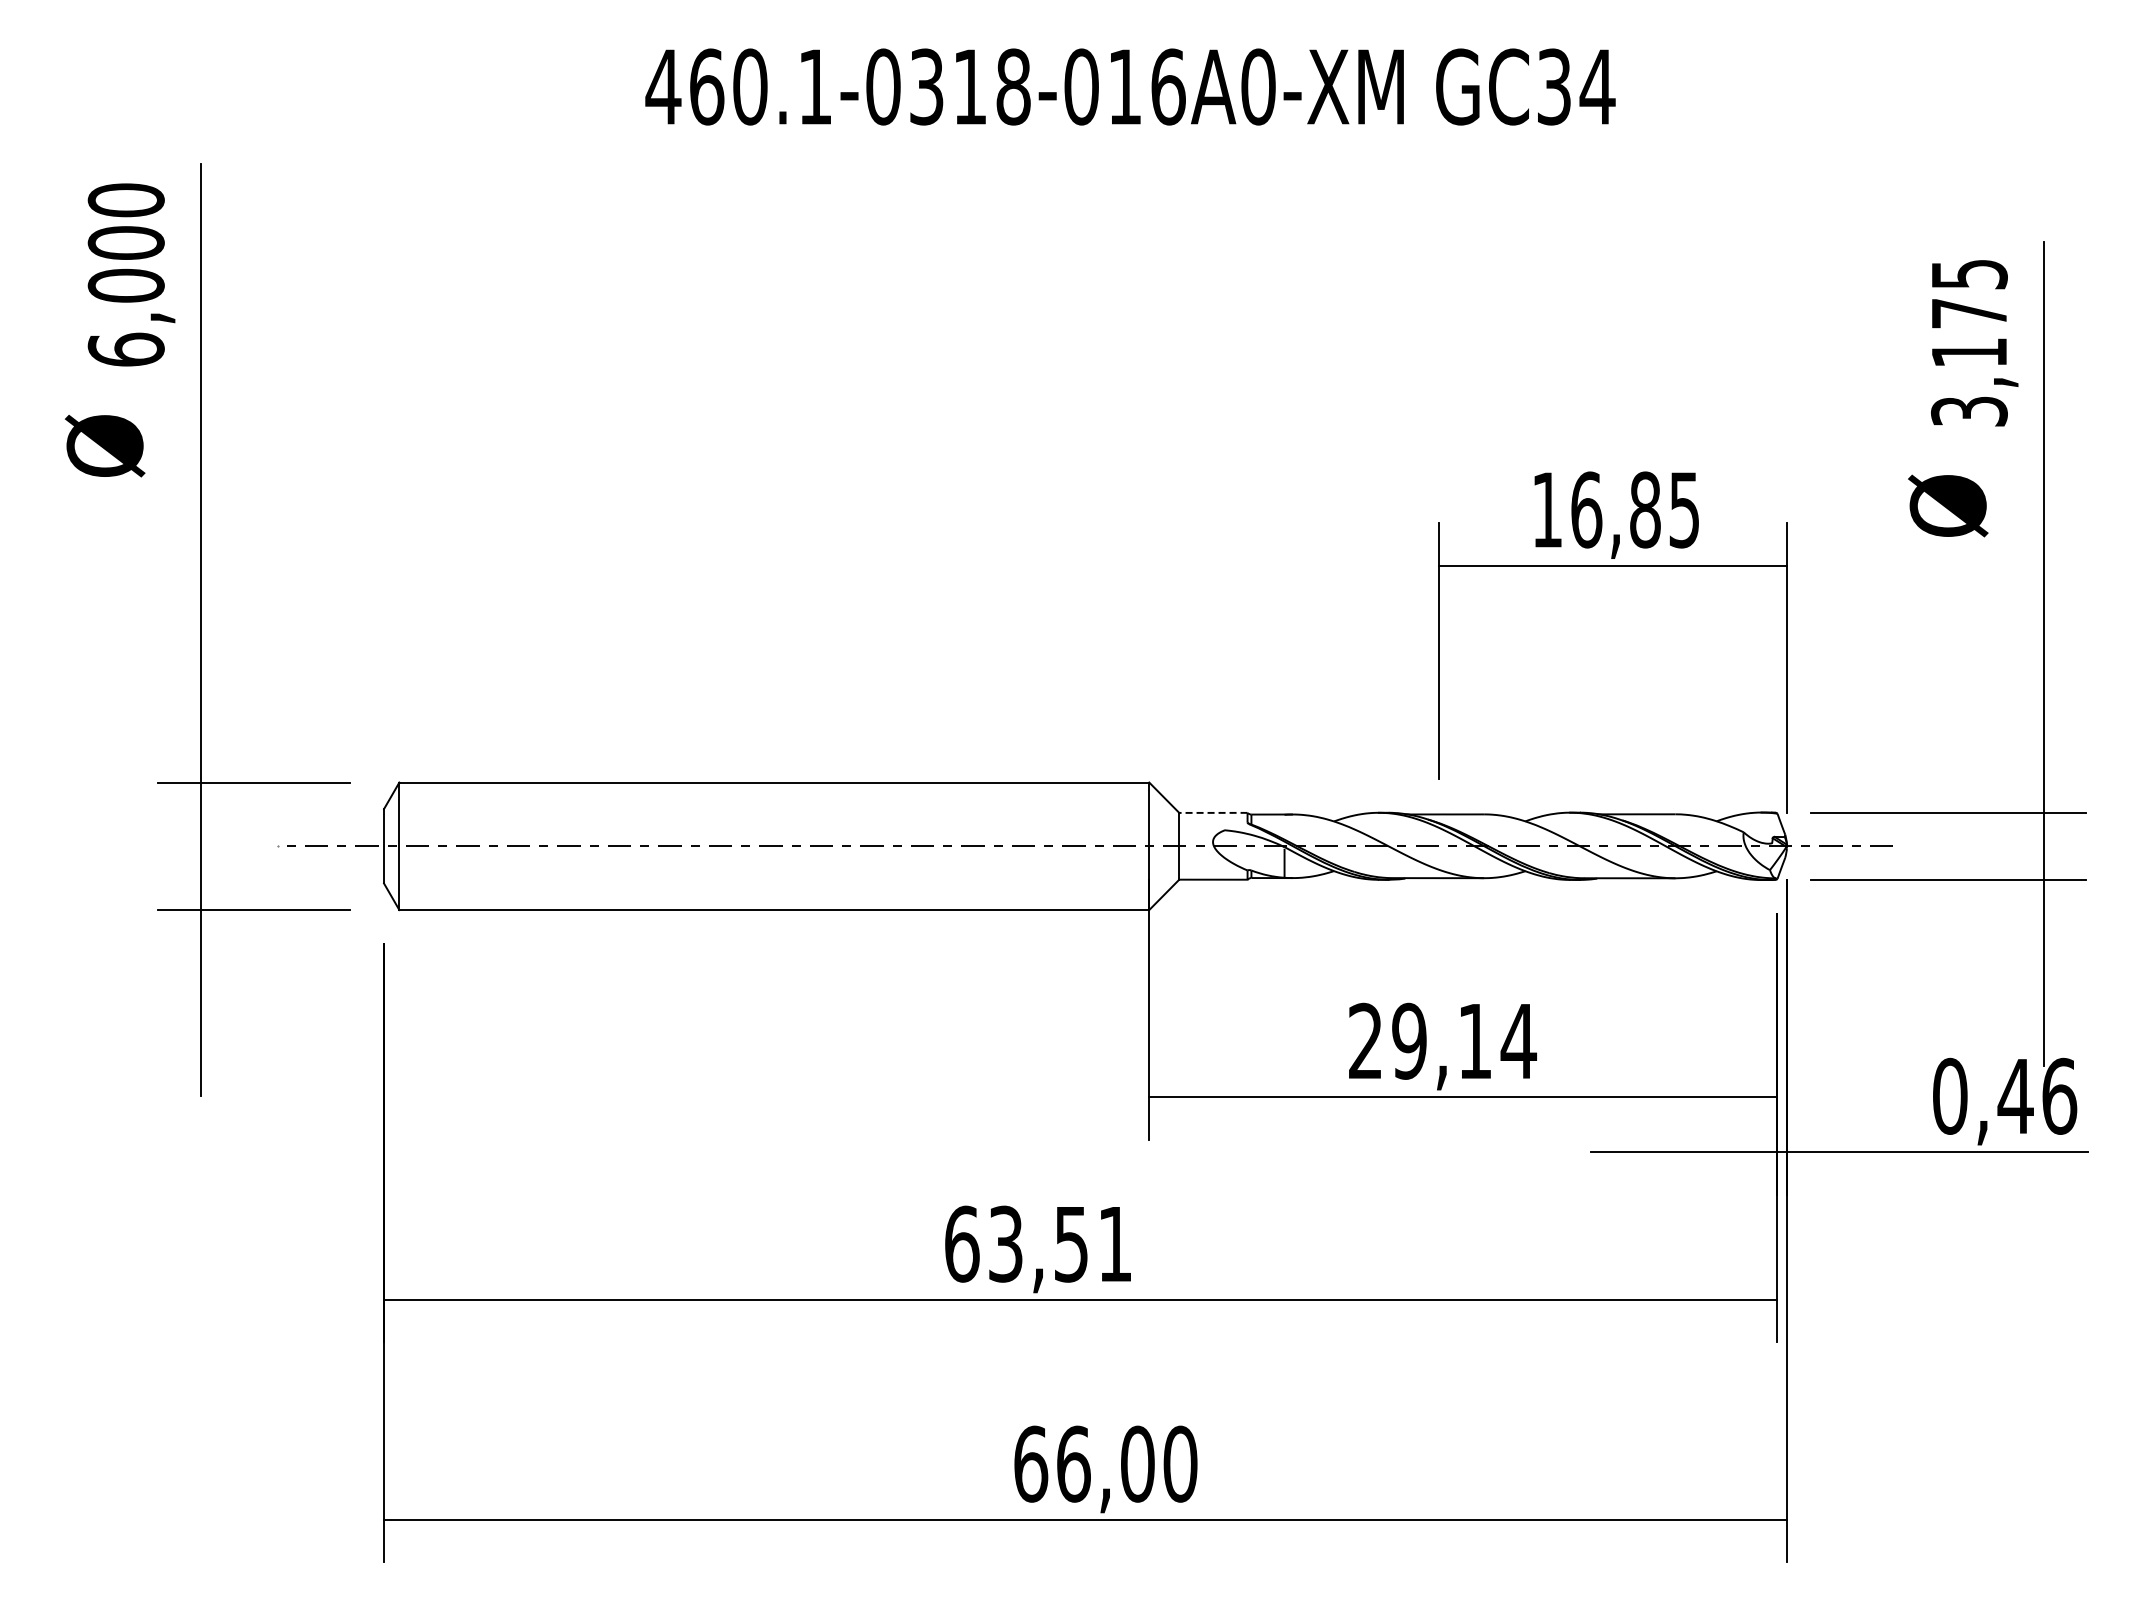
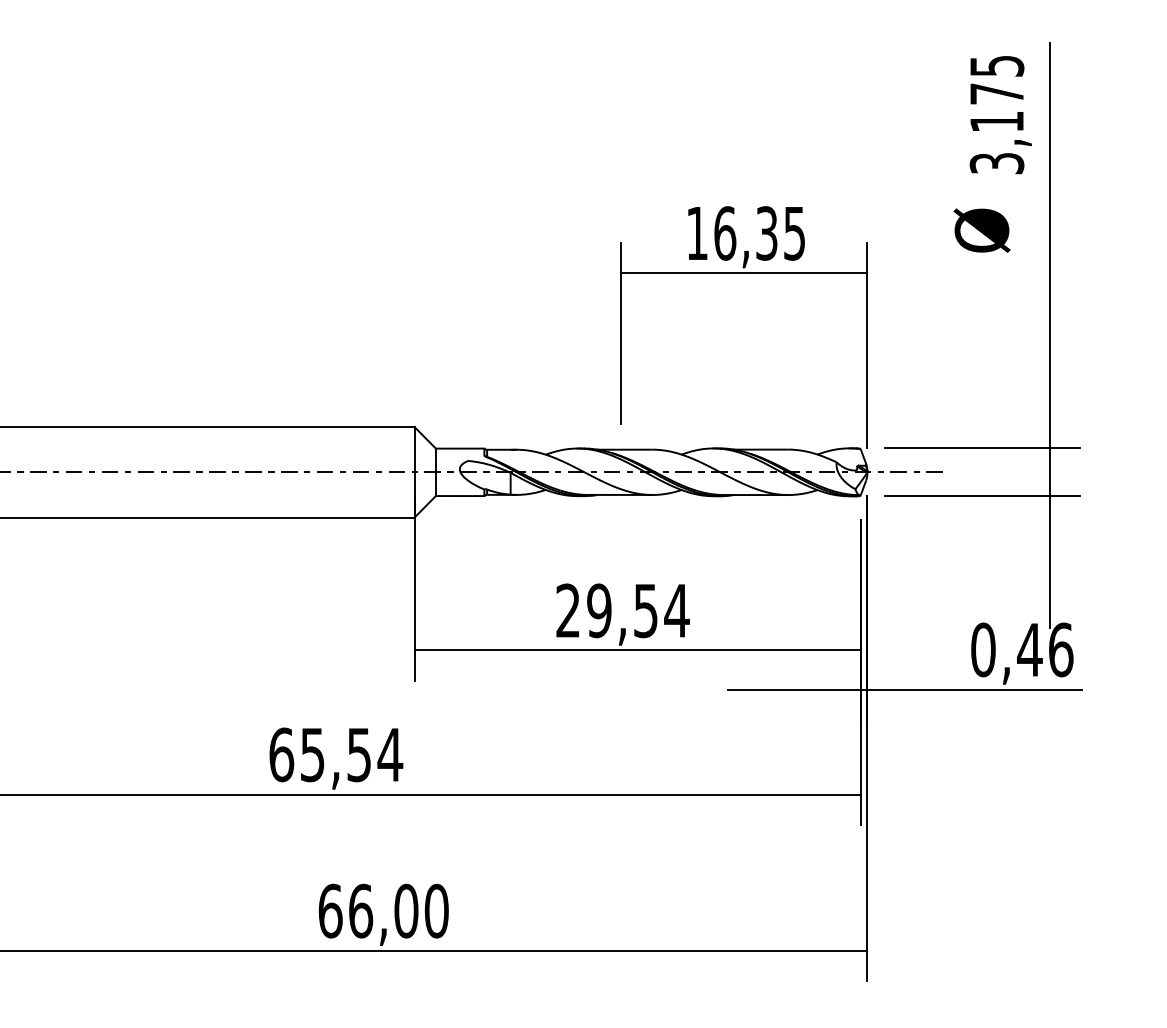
text: (1645, 509) -> (767, 233), 16,85 -> 16,35
line: (1212, 812) -> (459, 448), dashed -> solid
text: (1474, 1041) -> (645, 610), 29,14 -> 29,54
text: (1061, 1243) -> (352, 754), 63,51 -> 65,54

